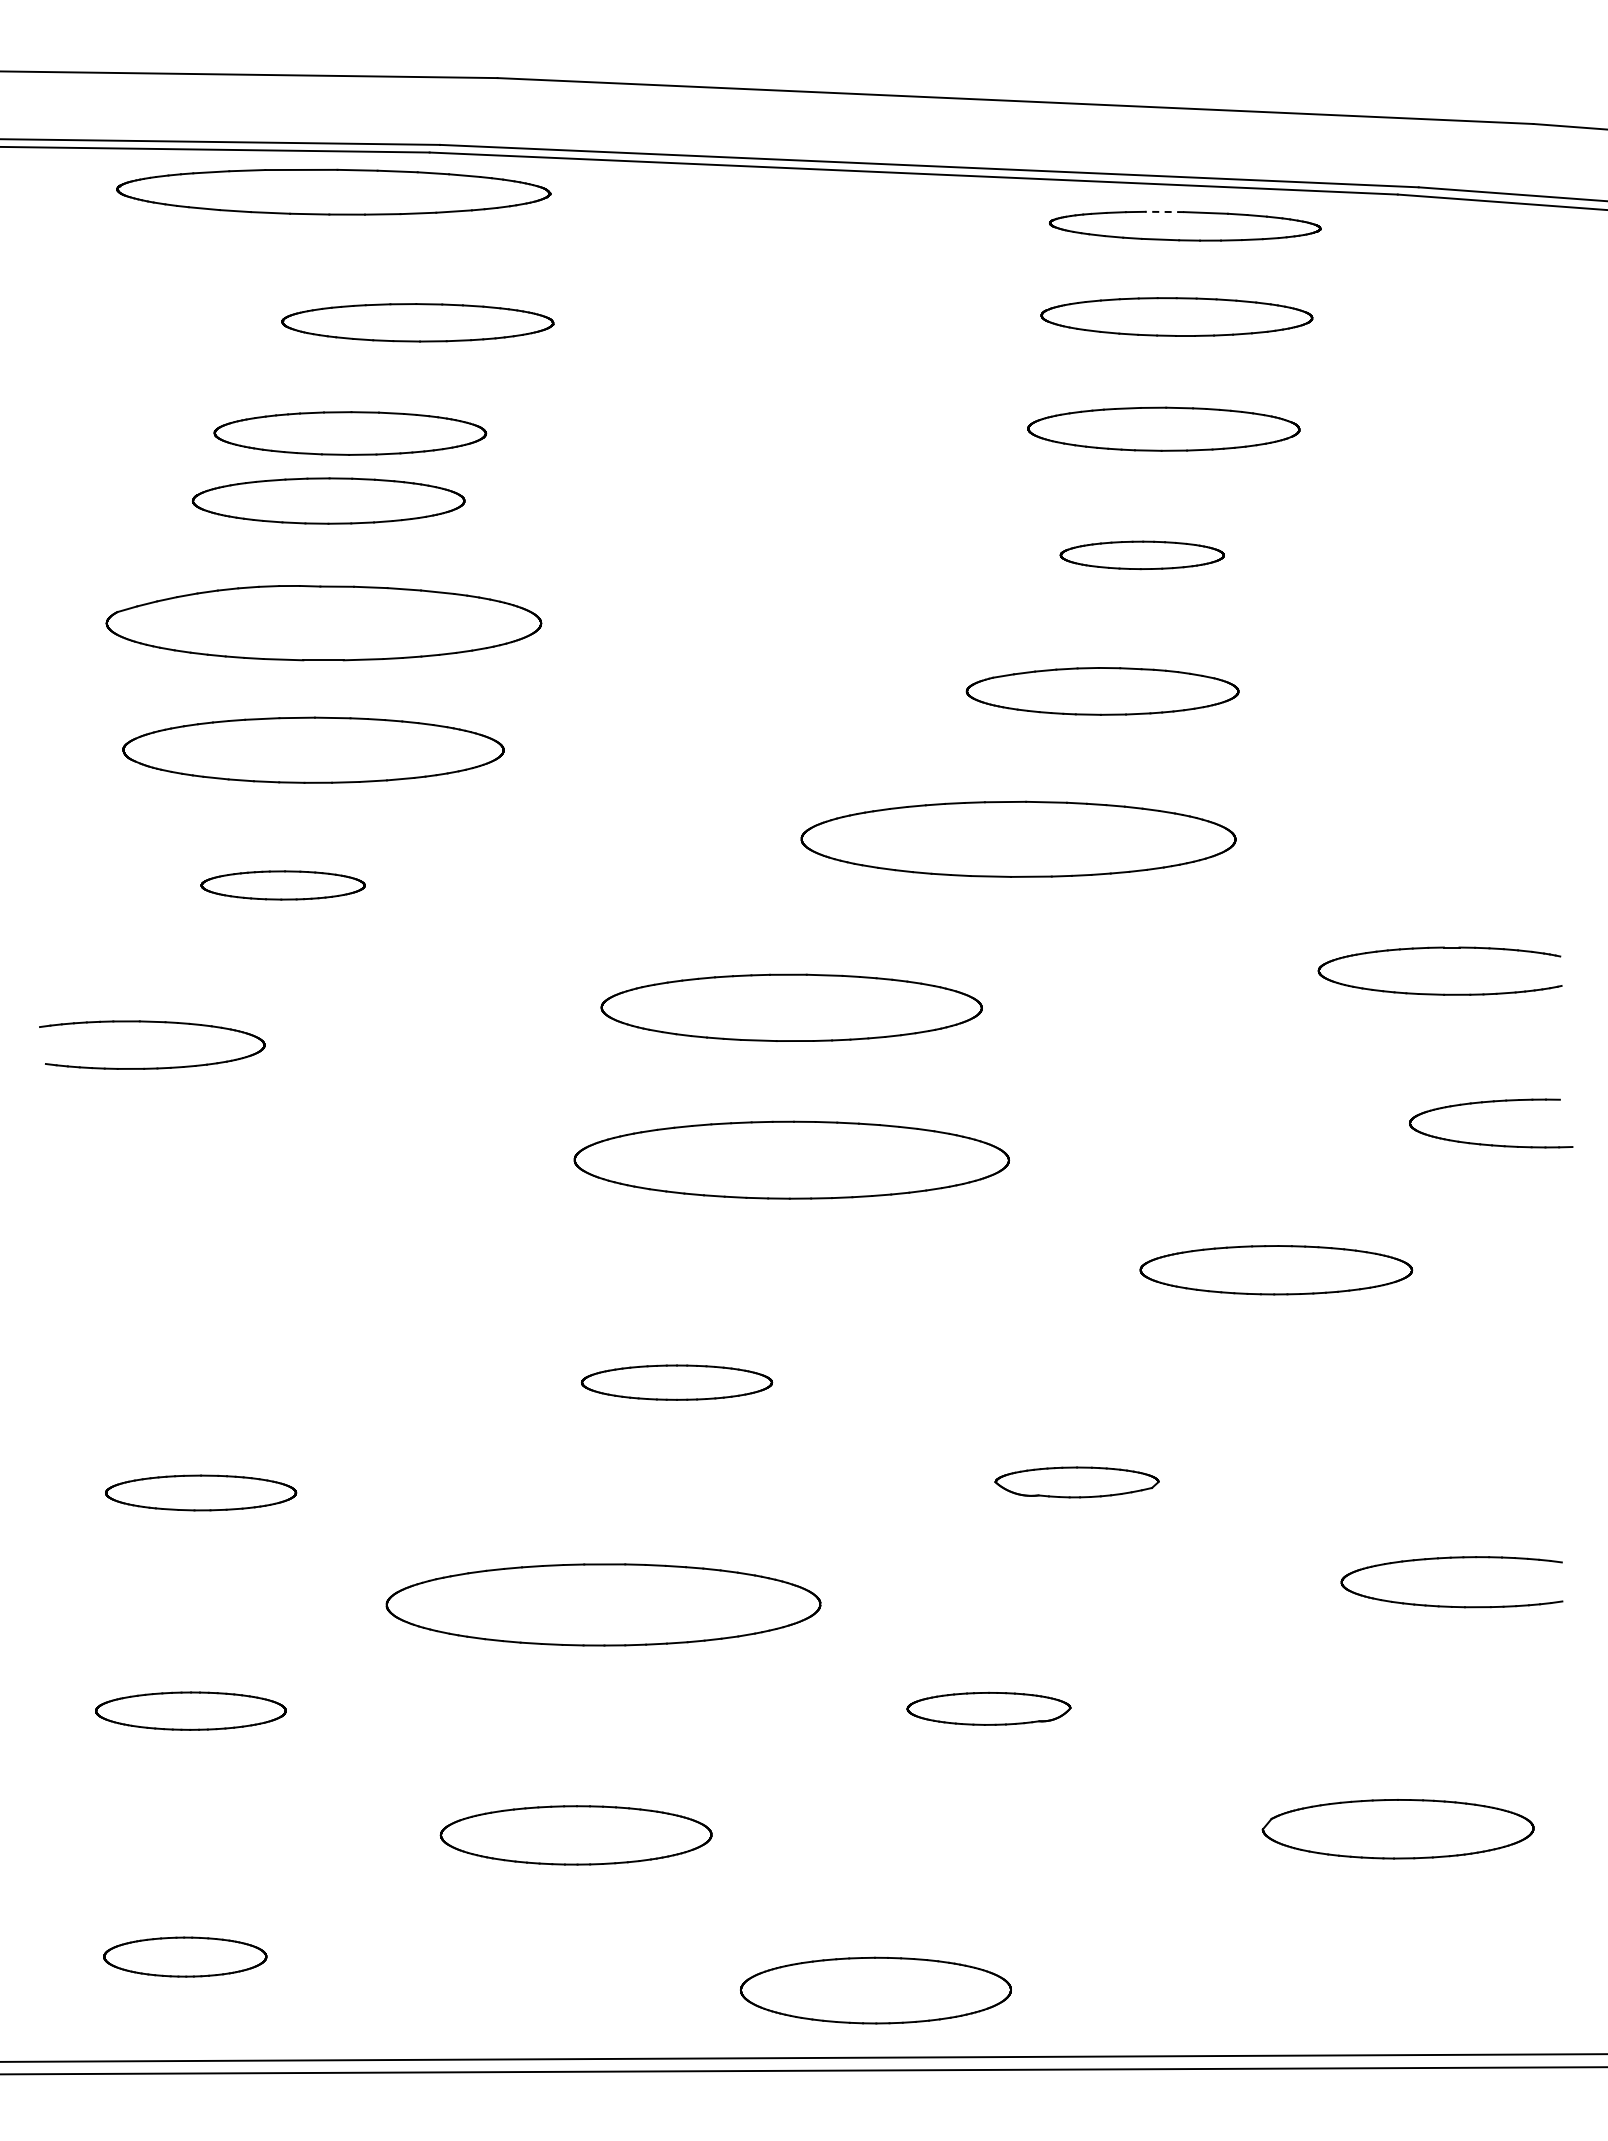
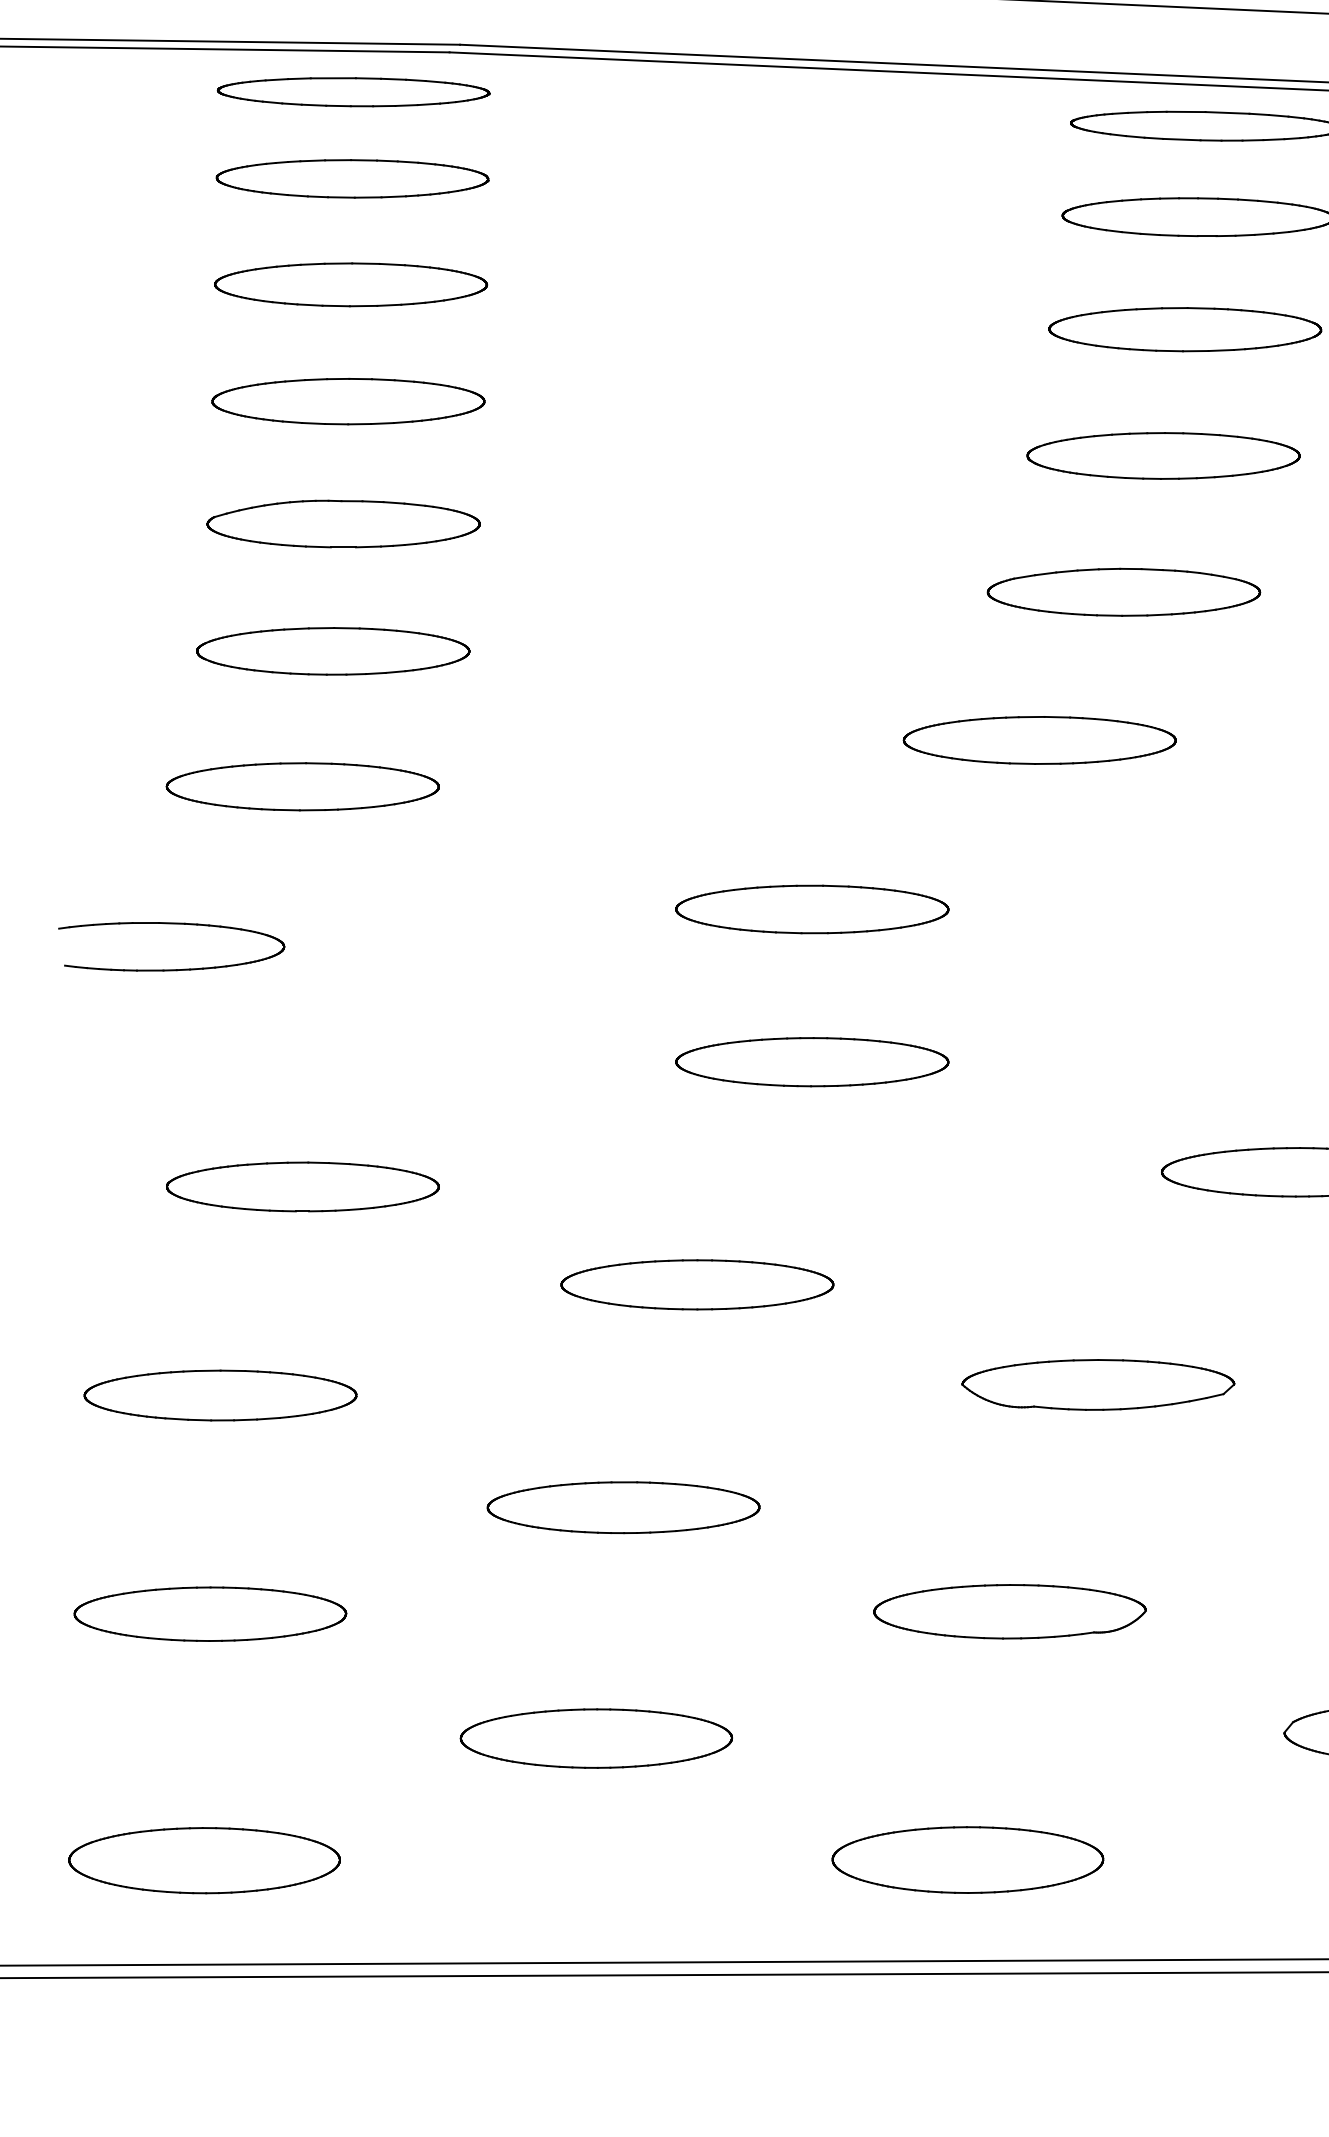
part: (333, 192) -> (353, 92), size x0.62
line: (1164, 211) -> (1185, 111), dashed -> solid
part: (417, 322) -> (352, 178), moved
part: (350, 433) -> (351, 284), moved
part: (1142, 555) -> (1163, 456), size x1.67
part: (323, 623) -> (343, 524), size x0.62
part: (313, 750) -> (333, 651), size x0.71
part: (1018, 838) -> (1039, 739), size x0.62
part: (282, 885) -> (302, 786), size x1.67
part: (791, 1007) -> (812, 909), size x0.71
part: (791, 1160) -> (812, 1062), size x0.62
part: (282, 1284) -> (302, 1186), added
part: (676, 1382) -> (696, 1284), size x1.43
part: (1076, 1482) -> (1097, 1385), size x1.67
part: (200, 1492) -> (219, 1395), size x1.43
part: (602, 1604) -> (622, 1507), size x0.62
part: (988, 1708) -> (1009, 1611), size x1.67
part: (190, 1710) -> (209, 1613), size x1.43
part: (185, 1956) -> (204, 1859), size x1.67
part: (875, 1990) -> (967, 1859), moved

